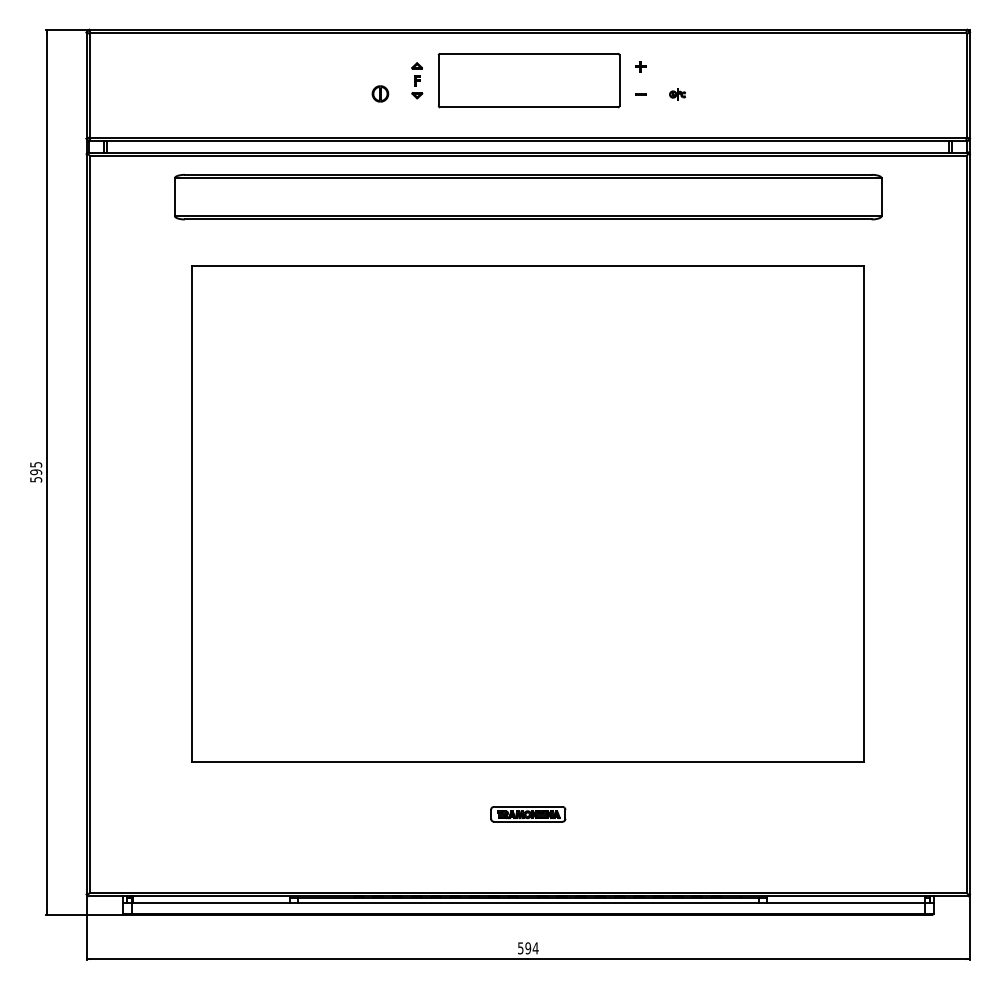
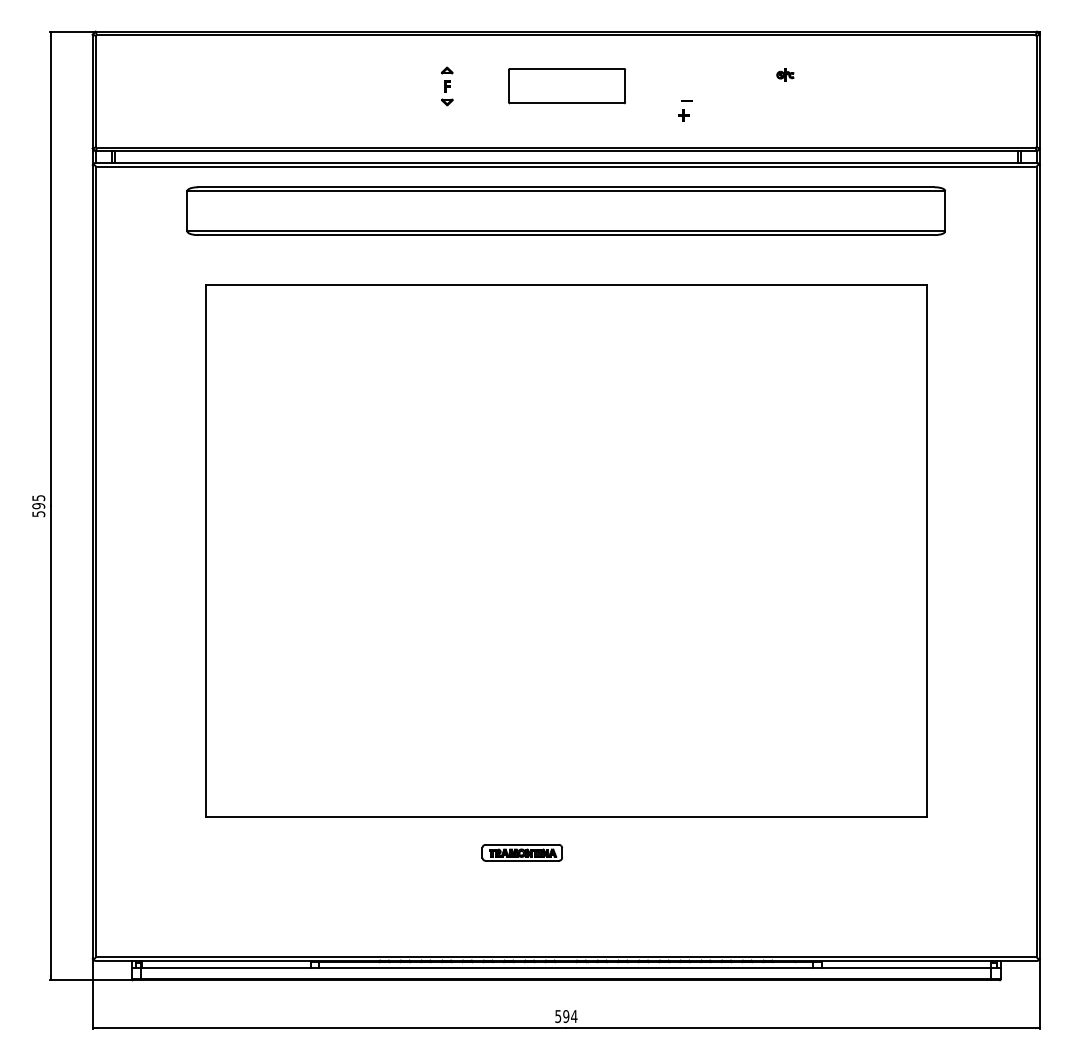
part: (640, 66) -> (683, 115), moved
part: (528, 79) -> (566, 85), size x0.6
part: (380, 93) -> (407, 100), removed
part: (677, 93) -> (785, 74), moved
part: (527, 814) -> (521, 852), moved

